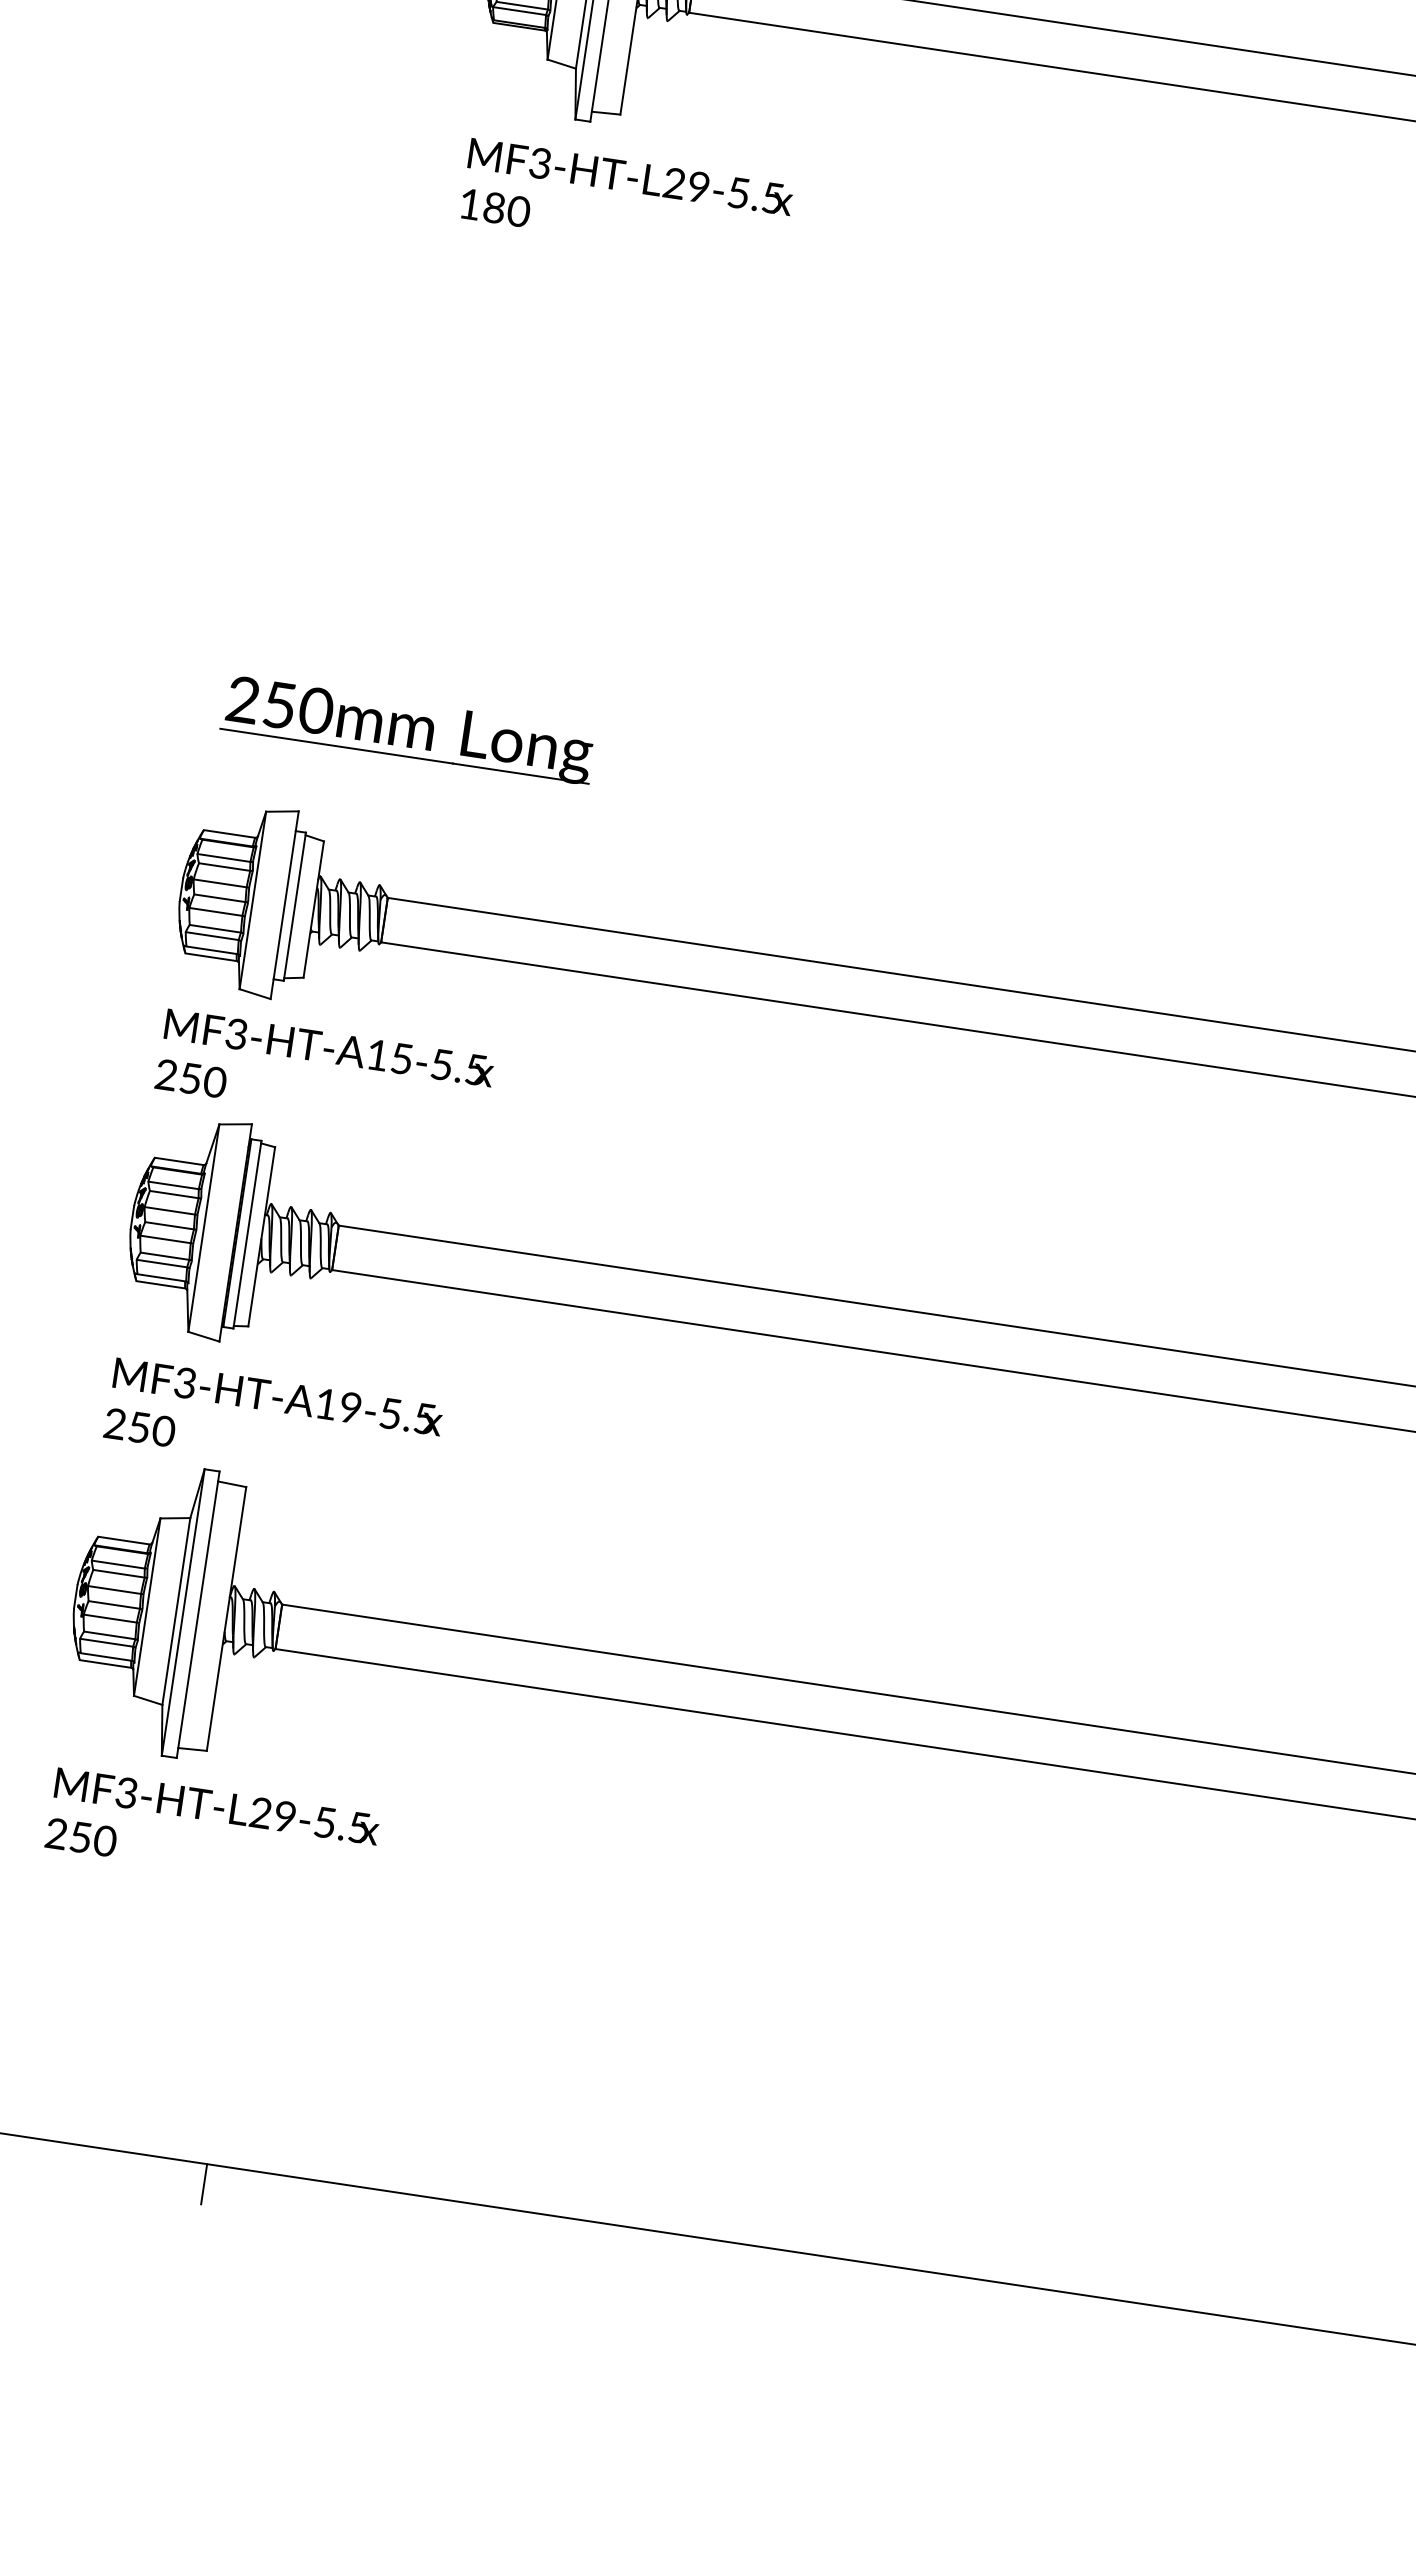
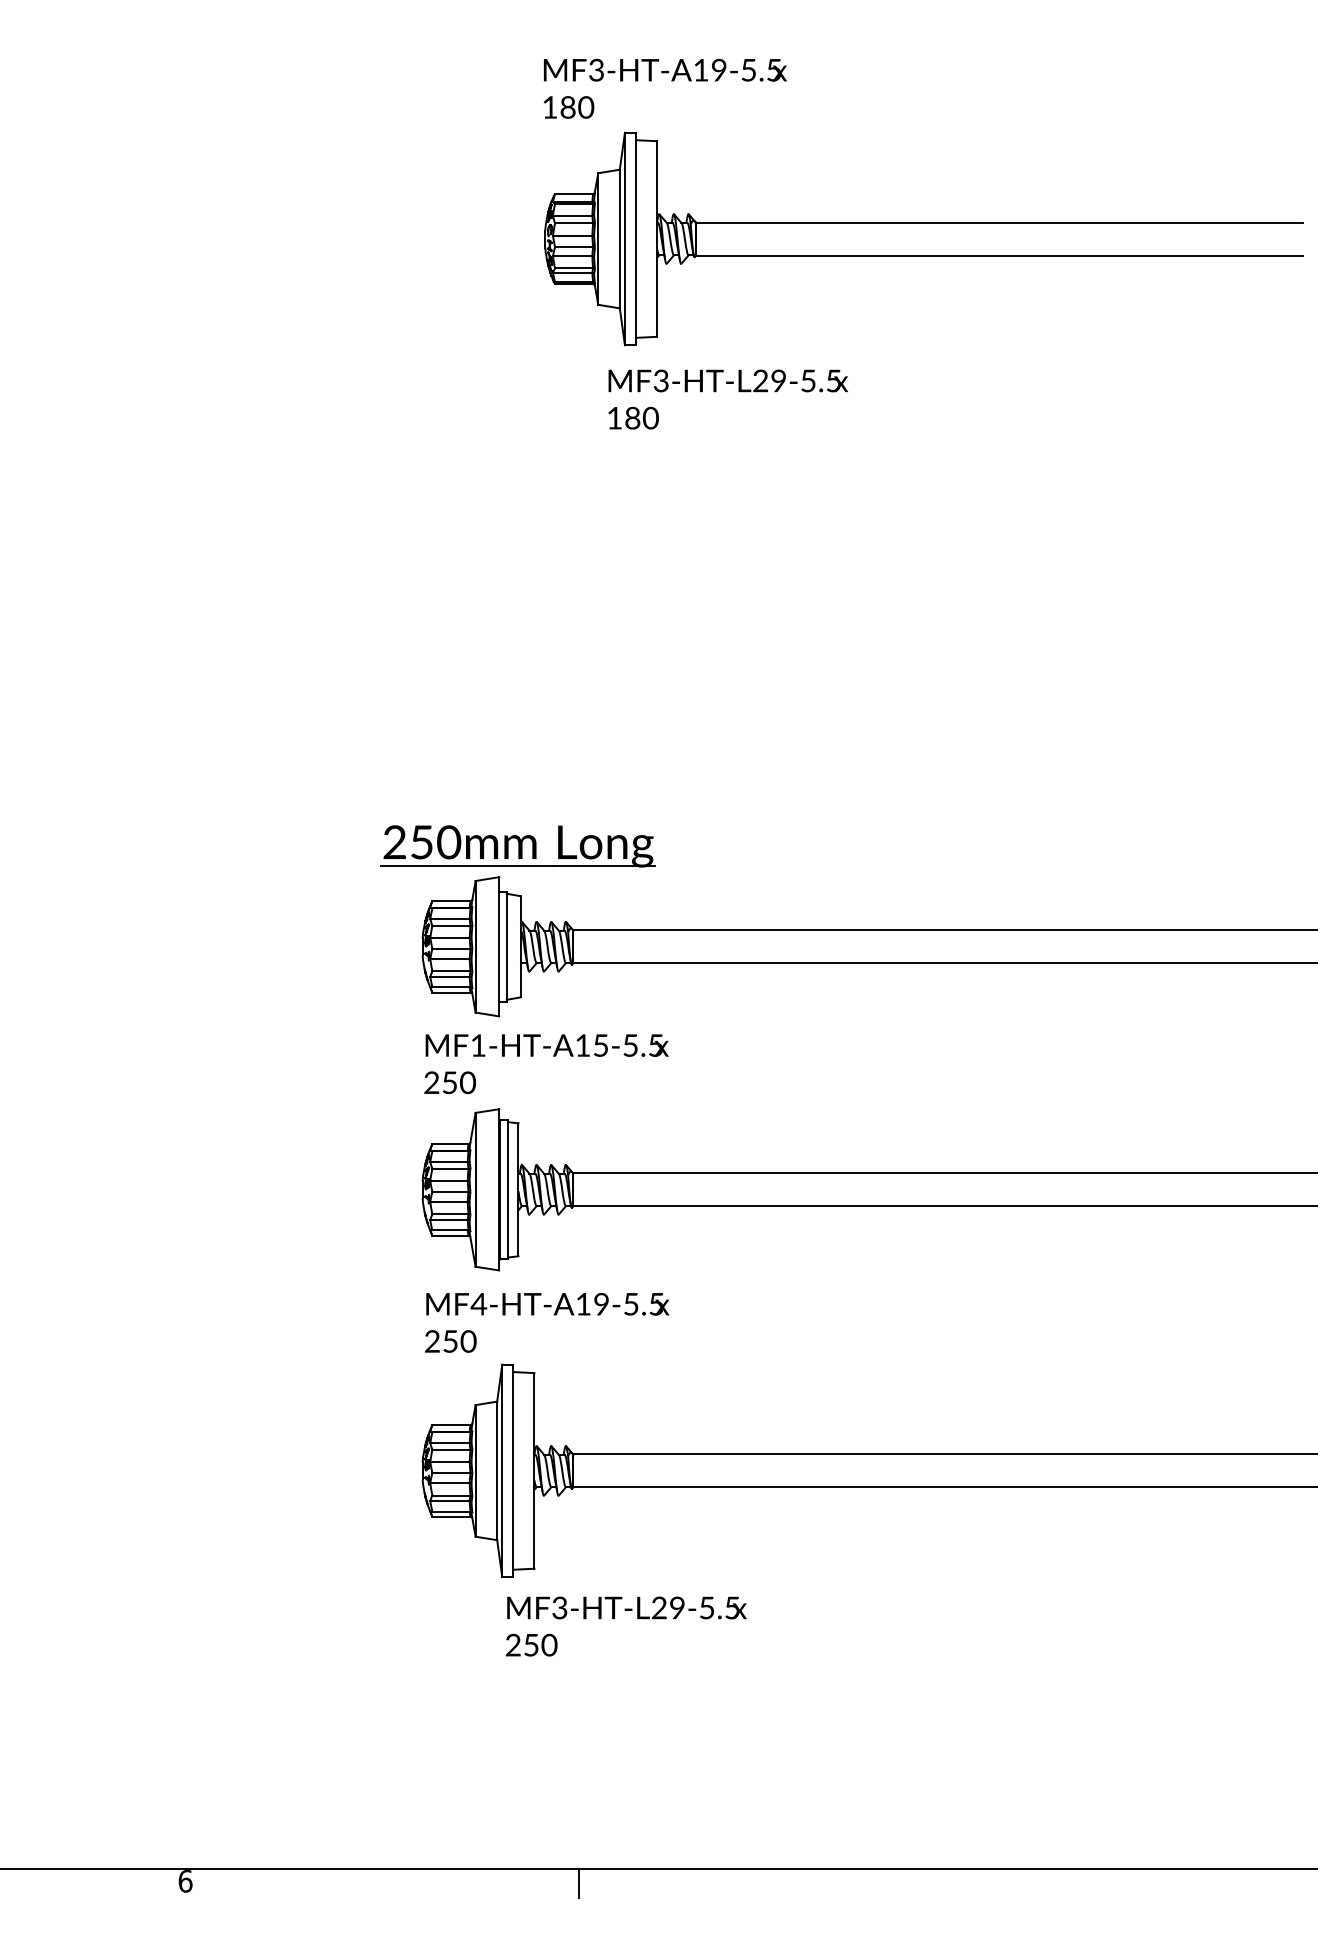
text: (625, 201) -> (727, 399), moved
part: (407, 730) -> (517, 846), moved
text: (235, 1033) -> (477, 1045), MF3-HT-A15-5.5 -> MF1-HT-A15-5.5
text: (184, 1381) -> (478, 1303), MF3-HT-A19-5.5 -> MF4-HT-A19-5.5
text: (211, 1831) -> (625, 1626), moved

